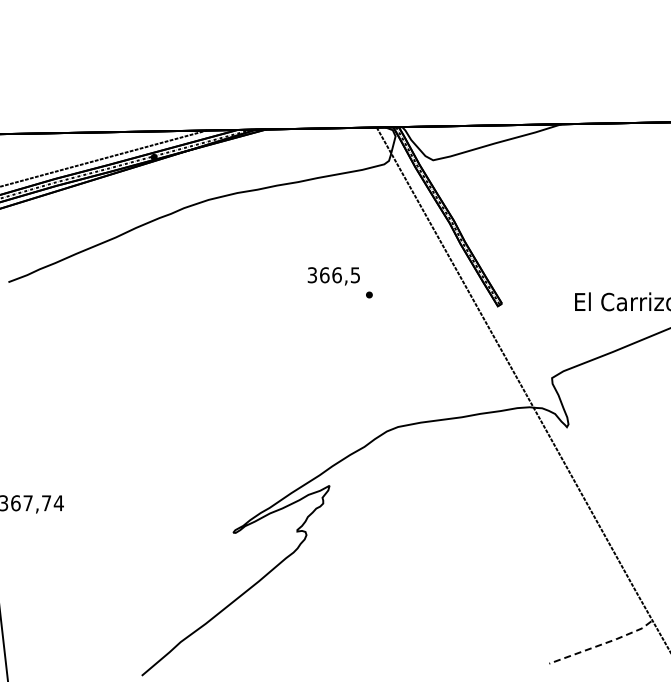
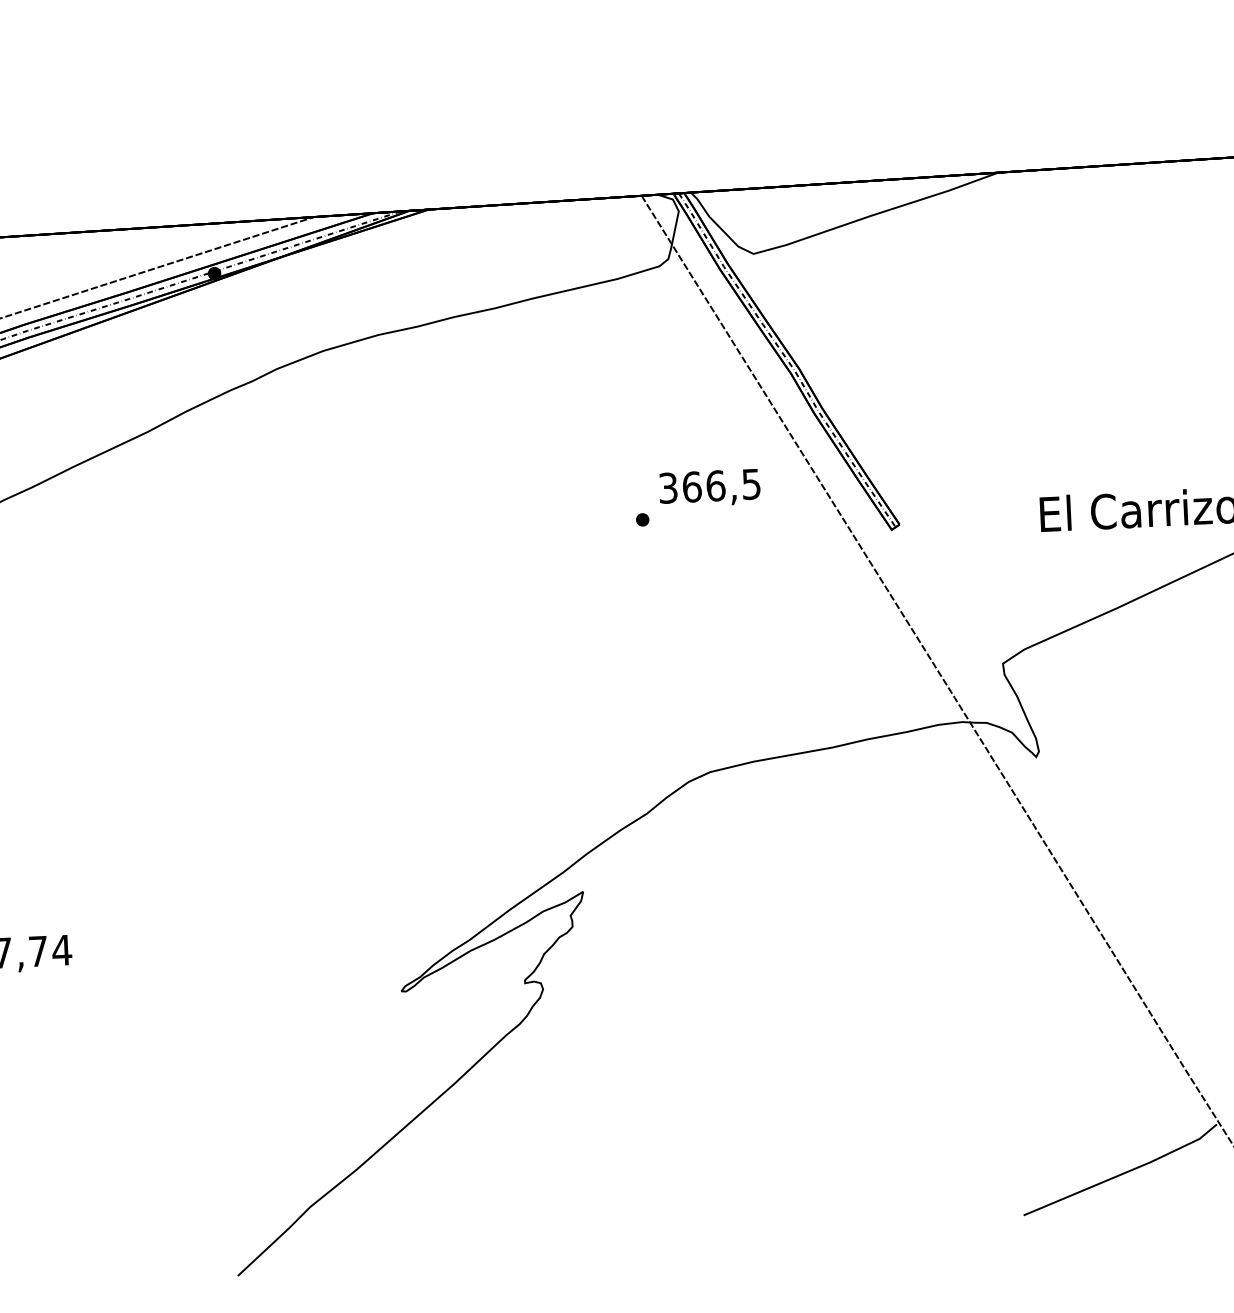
text: (333, 276) -> (709, 488), moved
line: (602, 644) -> (1124, 1173), dashed -> solid

